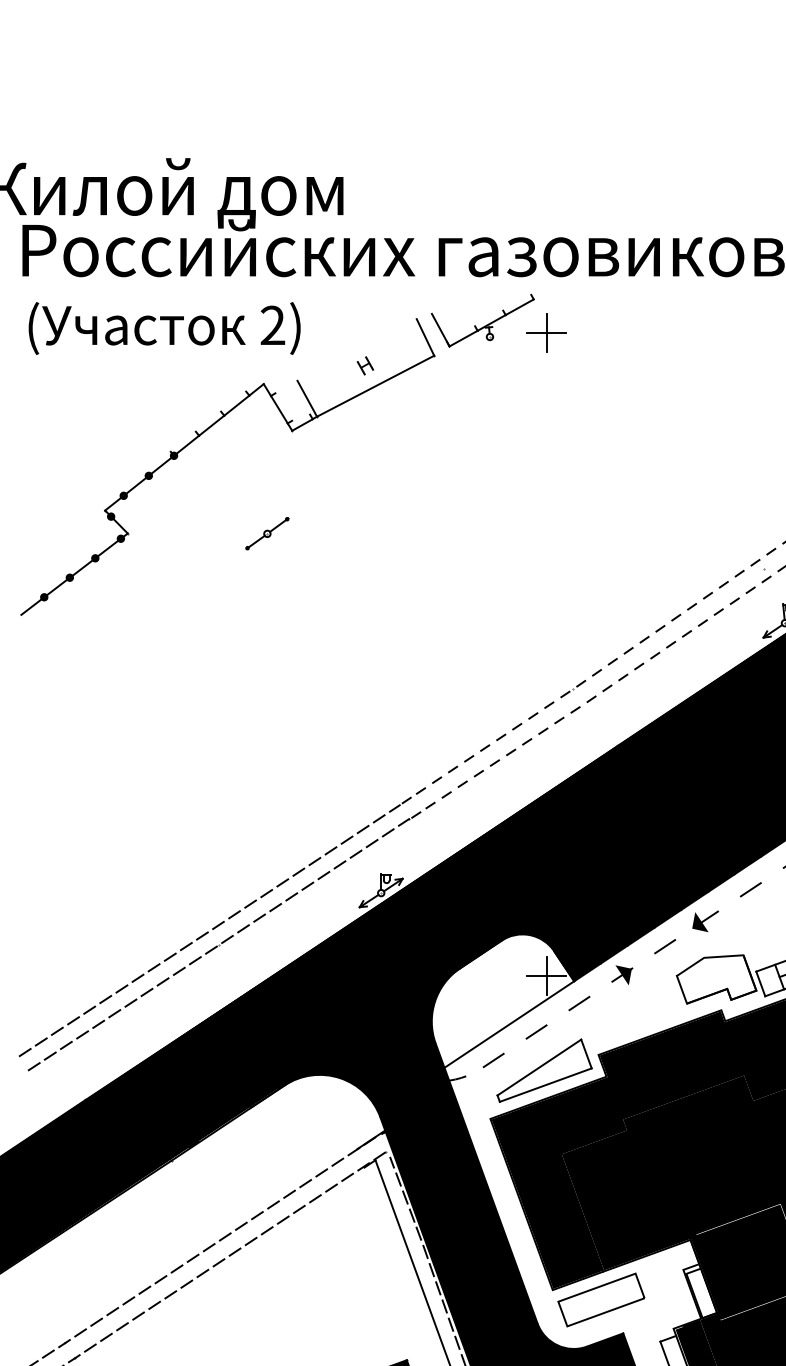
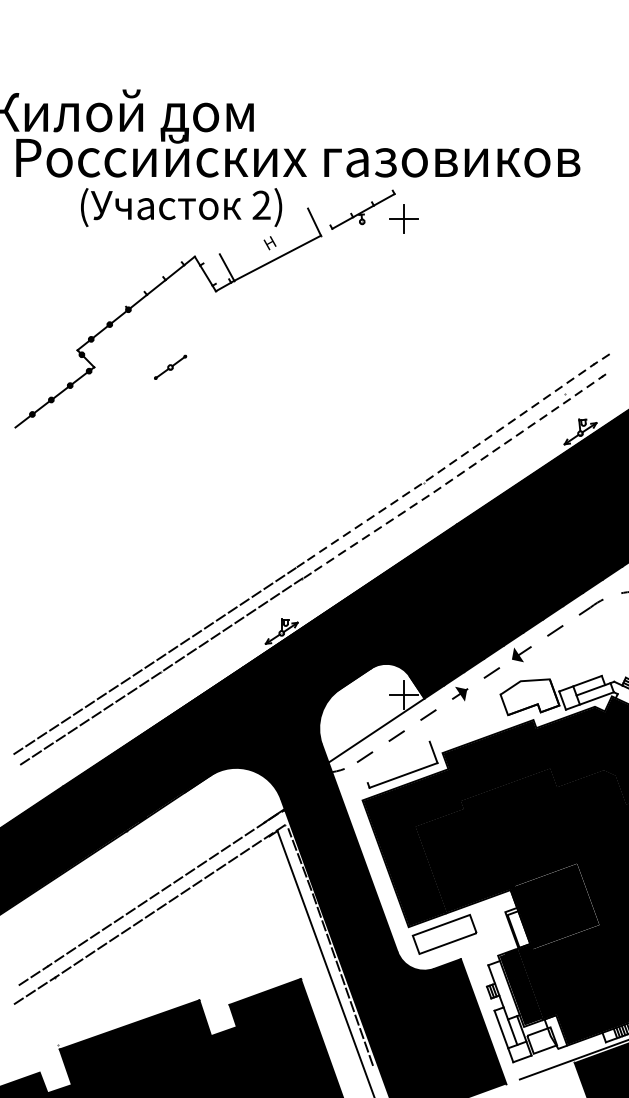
text: (164, 328) -> (181, 207), moved
line: (440, 329) -> (325, 216), removed
part: (267, 532) -> (170, 366), moved
line: (538, 1067) -> (398, 762), removed

